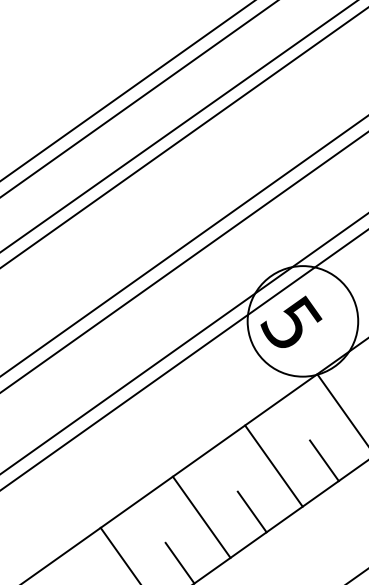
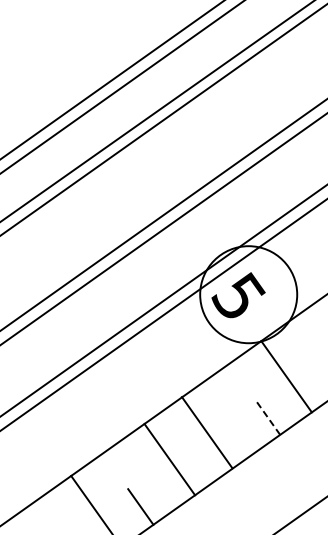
line: (324, 461) -> (267, 417), solid -> dashed
line: (273, 465) -> (206, 432), moved
line: (251, 511) -> (203, 461), removed
line: (201, 517) -> (169, 459), moved

